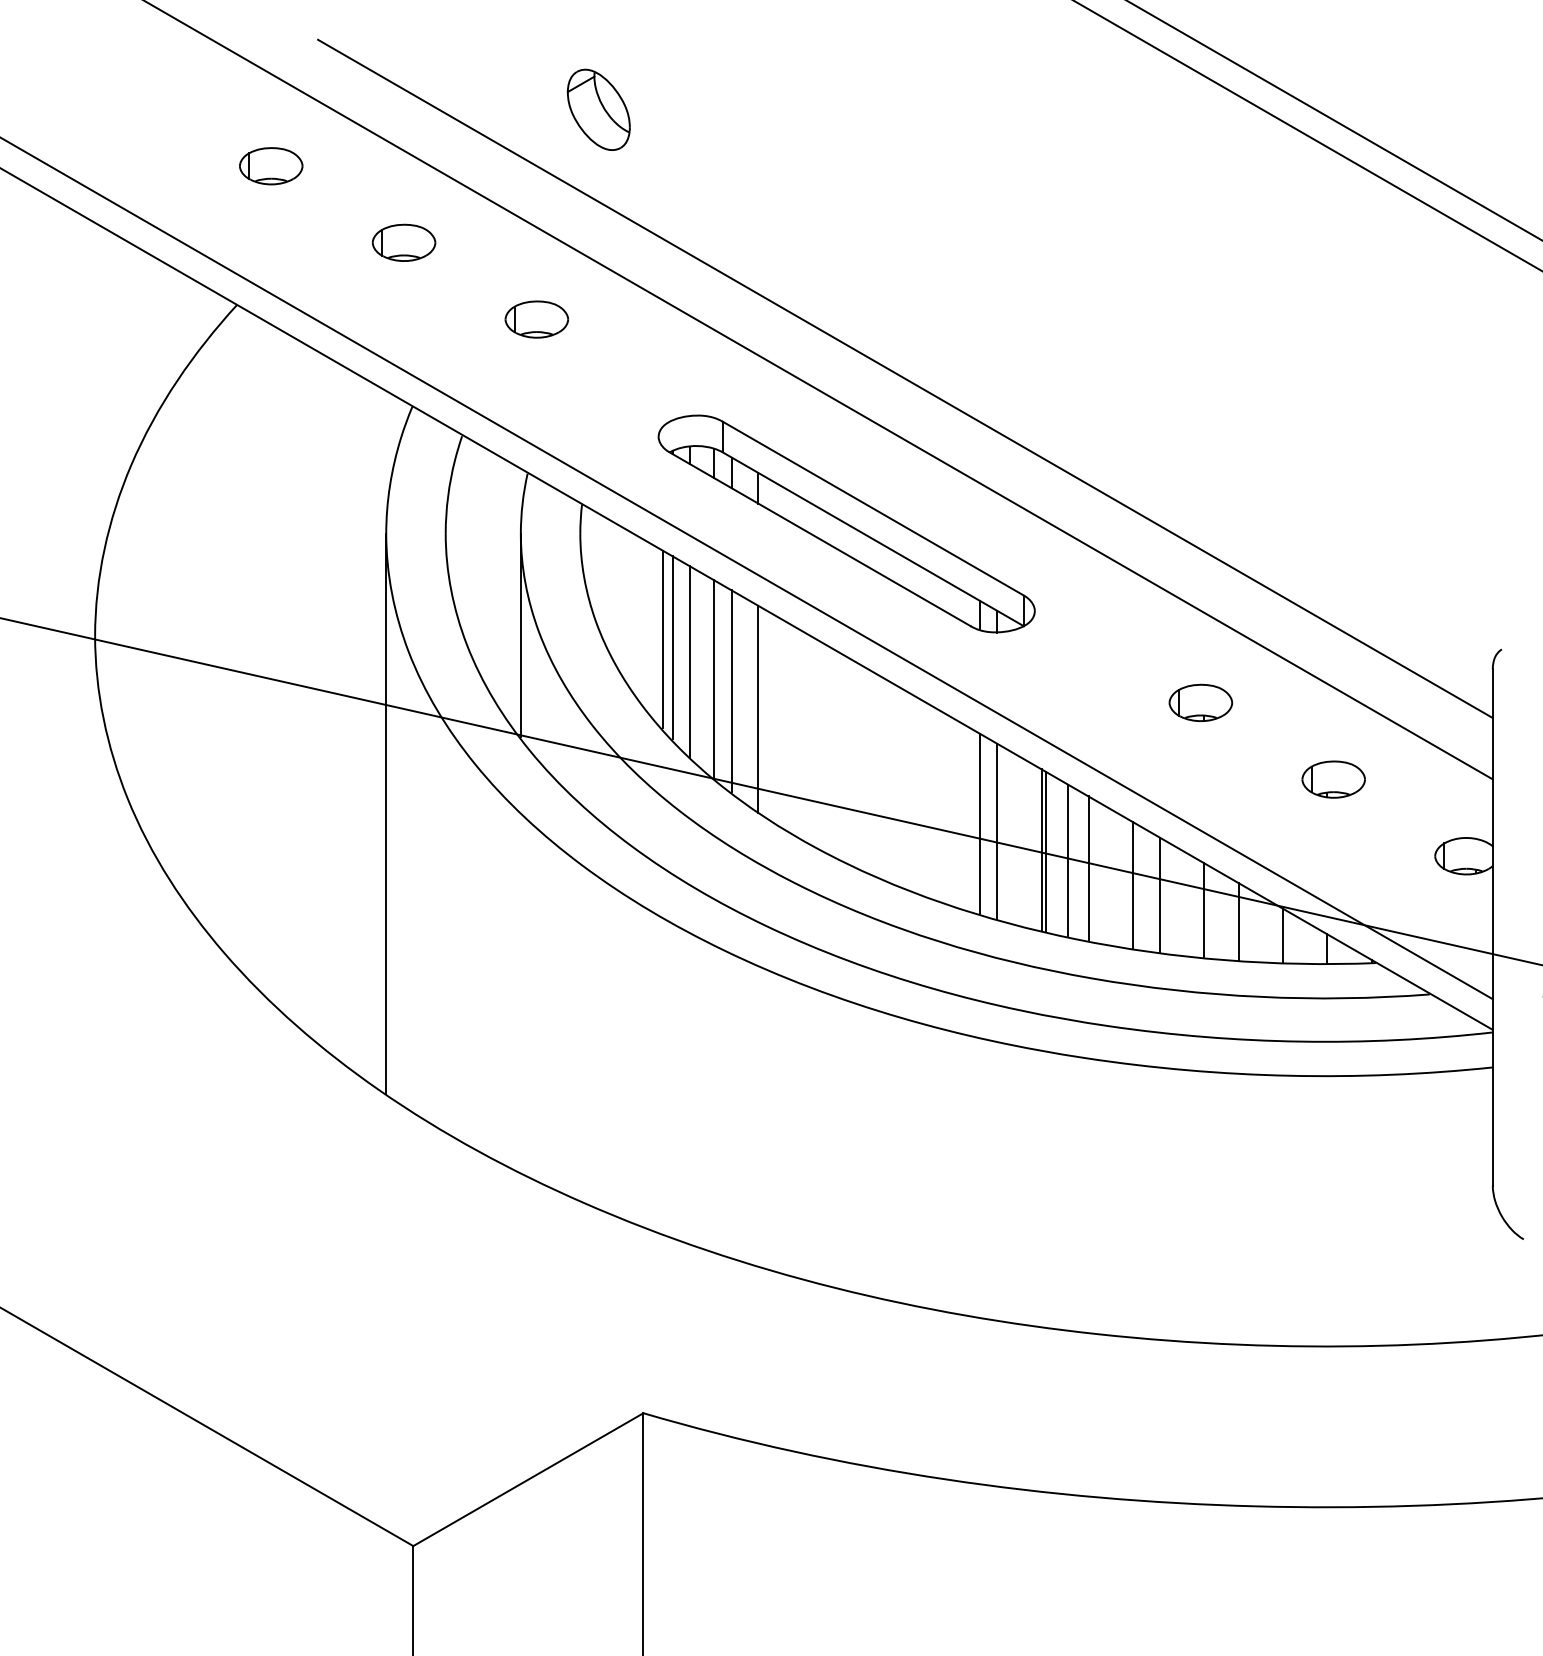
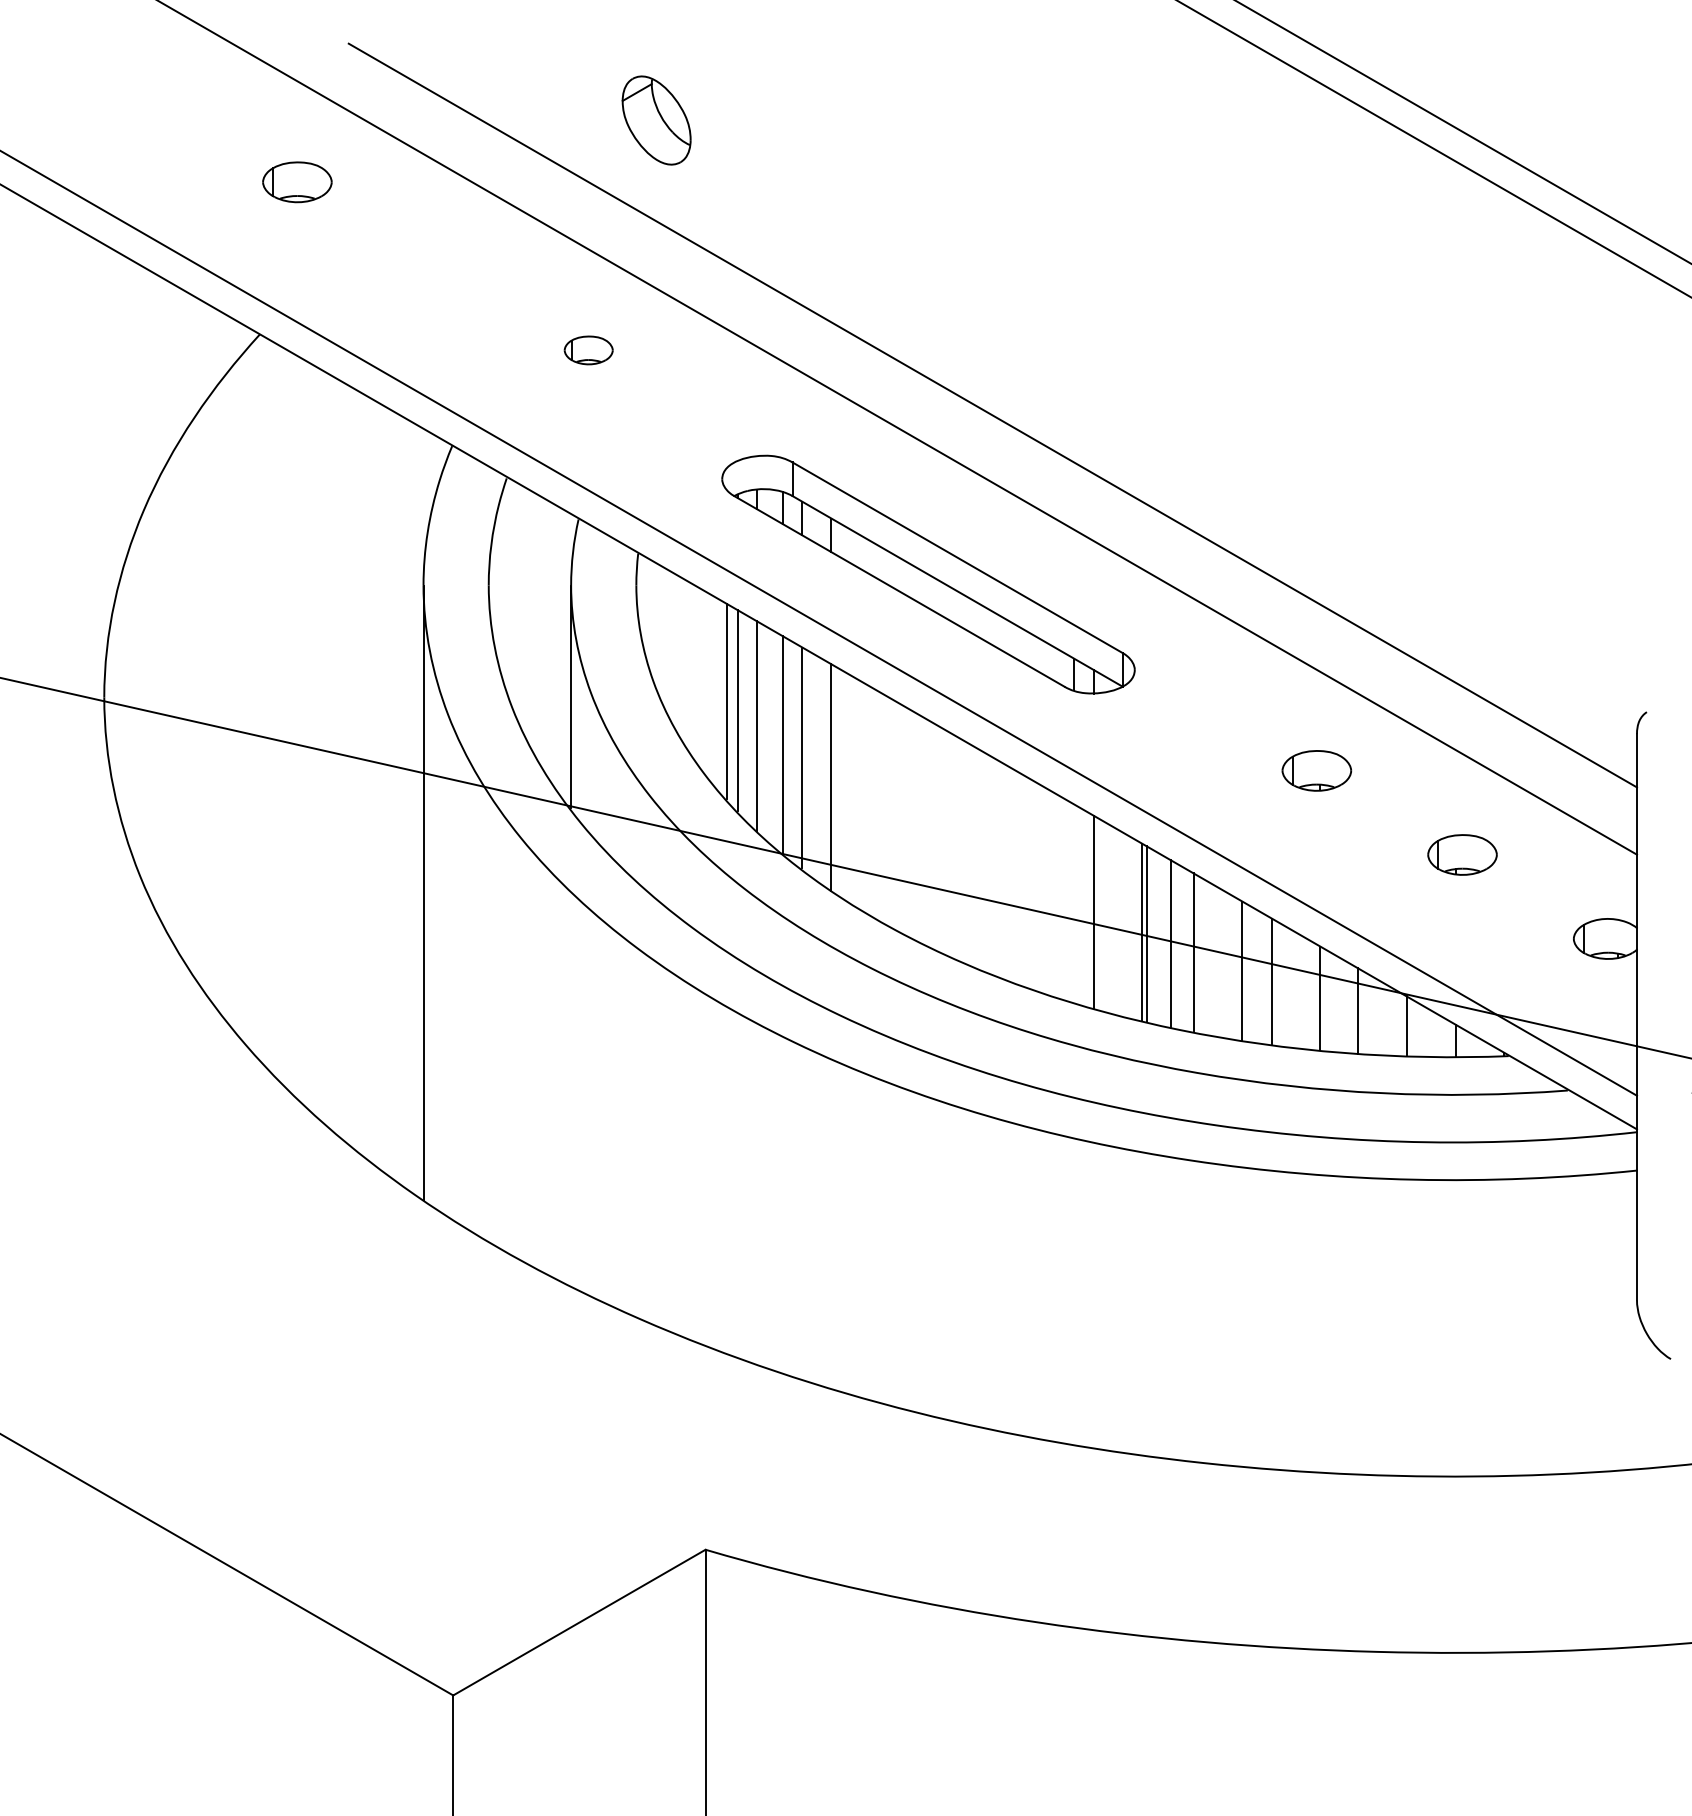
part: (403, 242) -> (442, 265), removed
part: (536, 319) -> (588, 350), size x0.7
line: (979, 823) -> (1074, 903), removed

